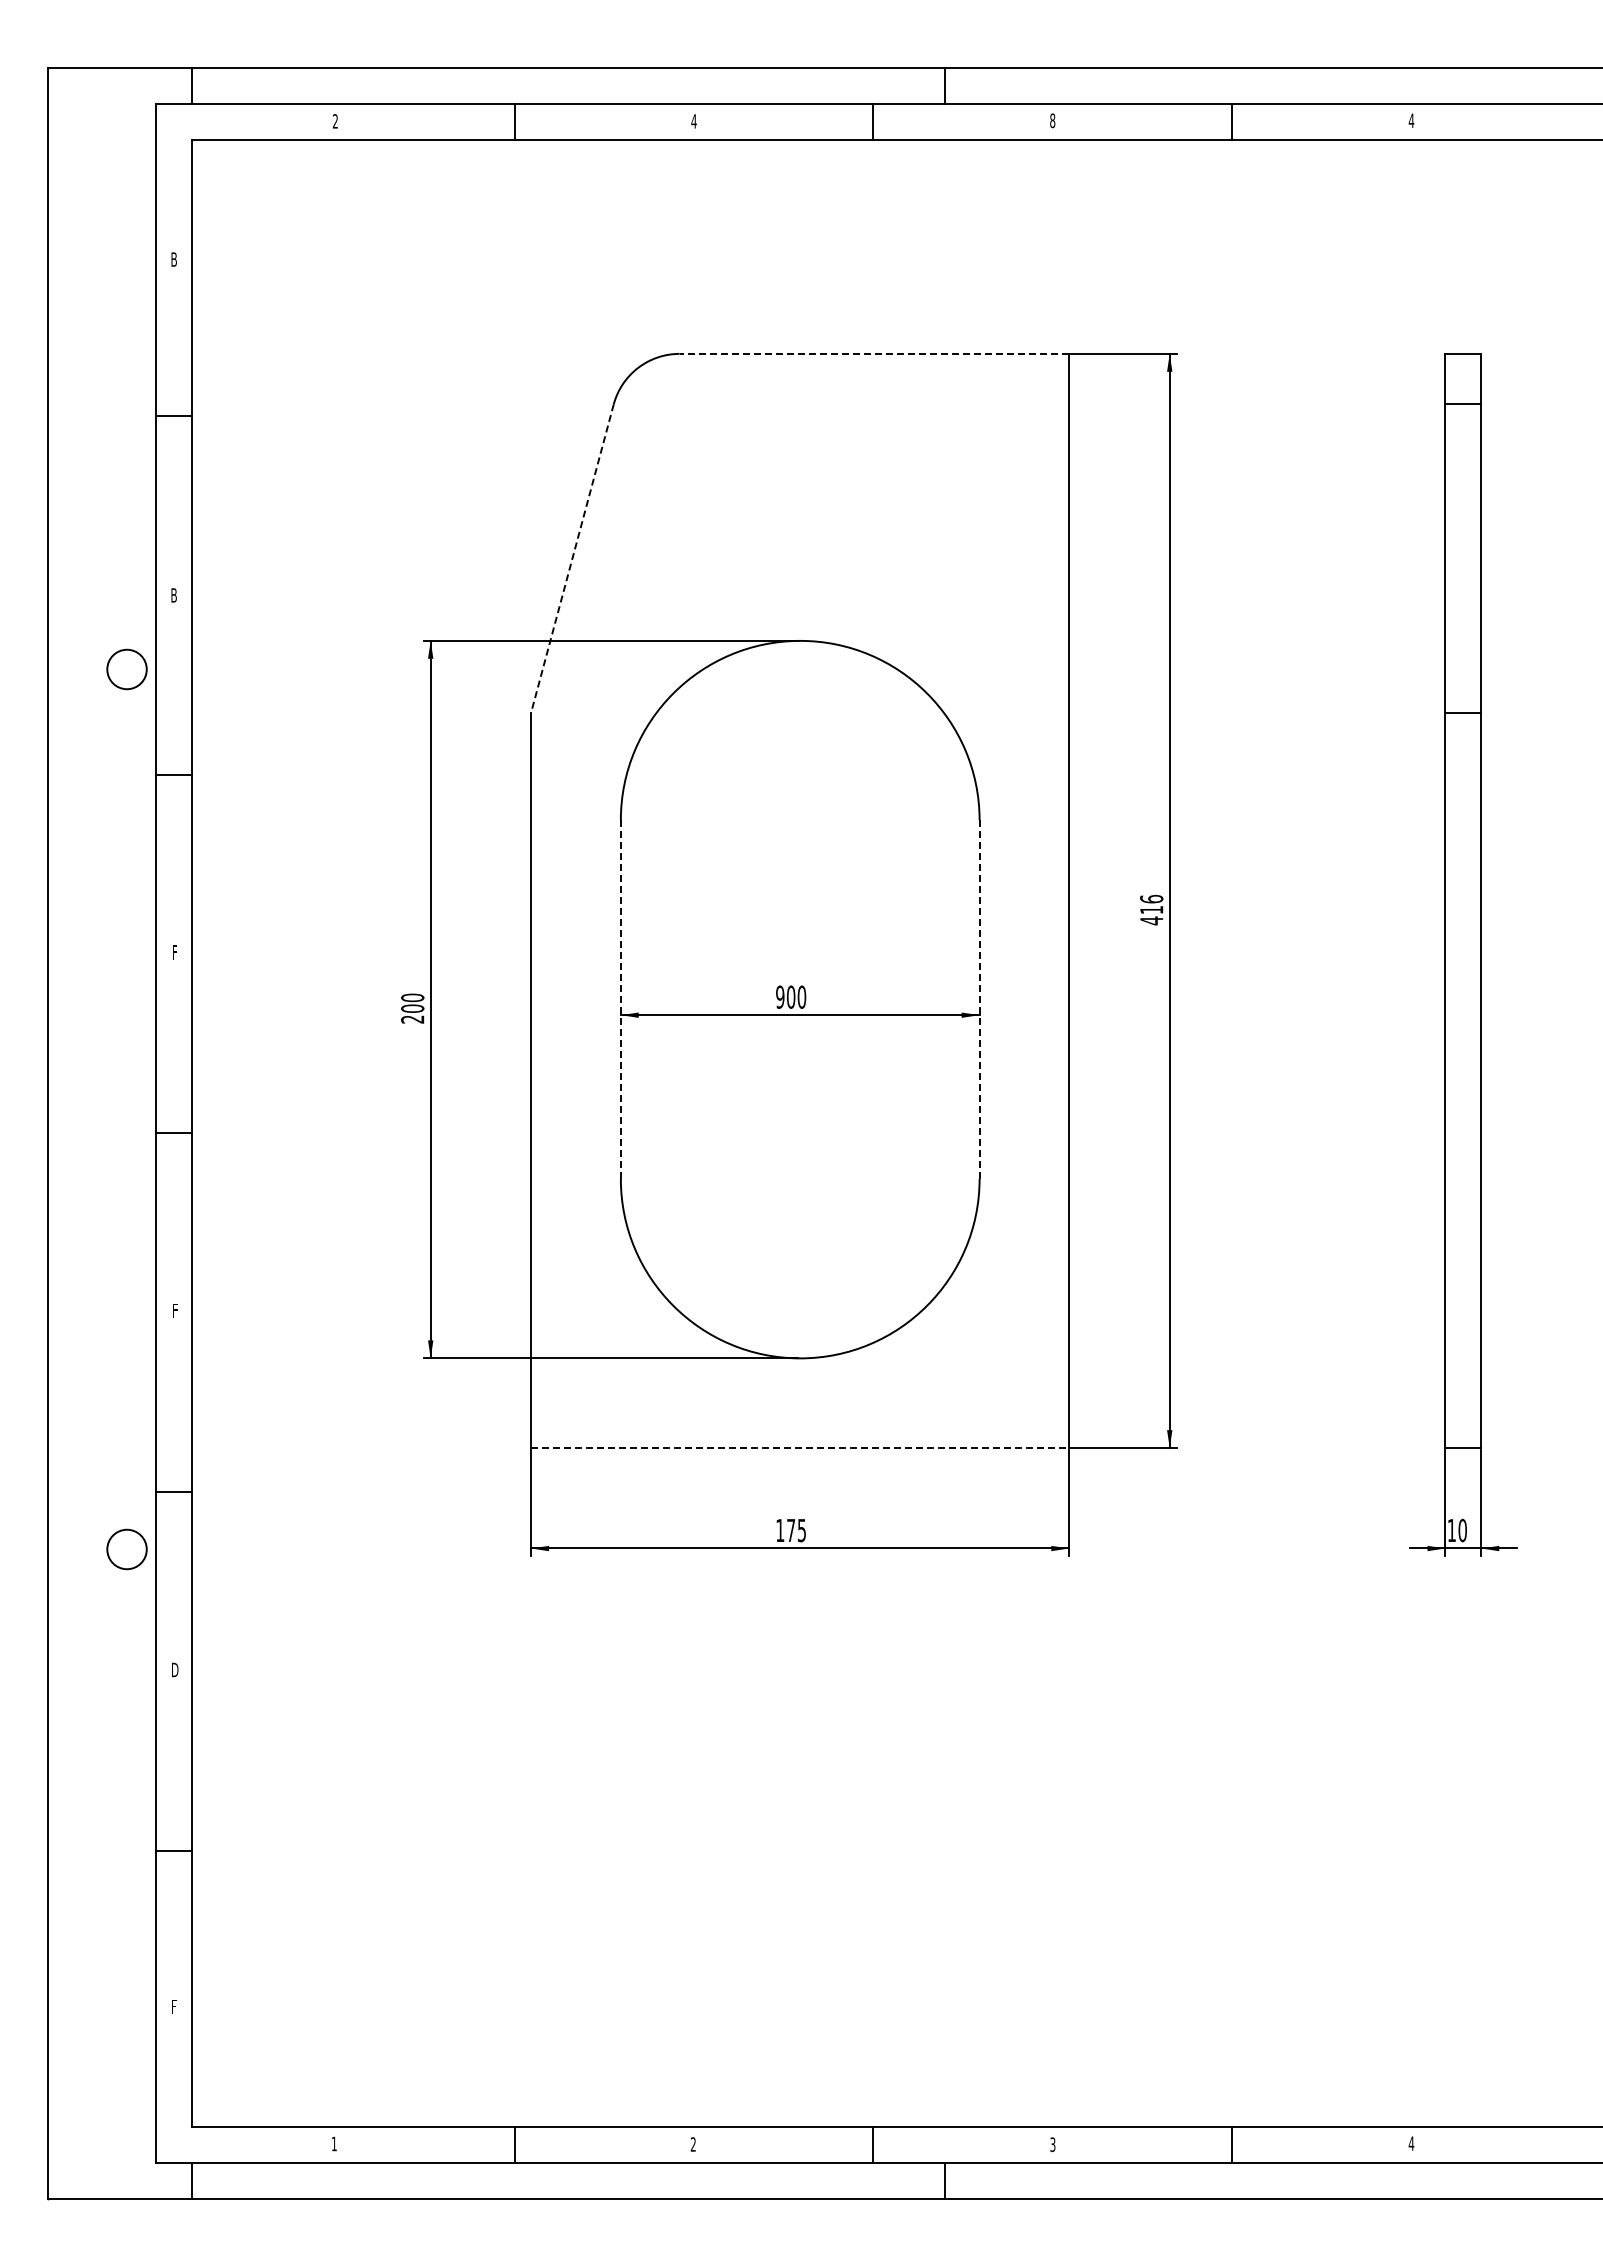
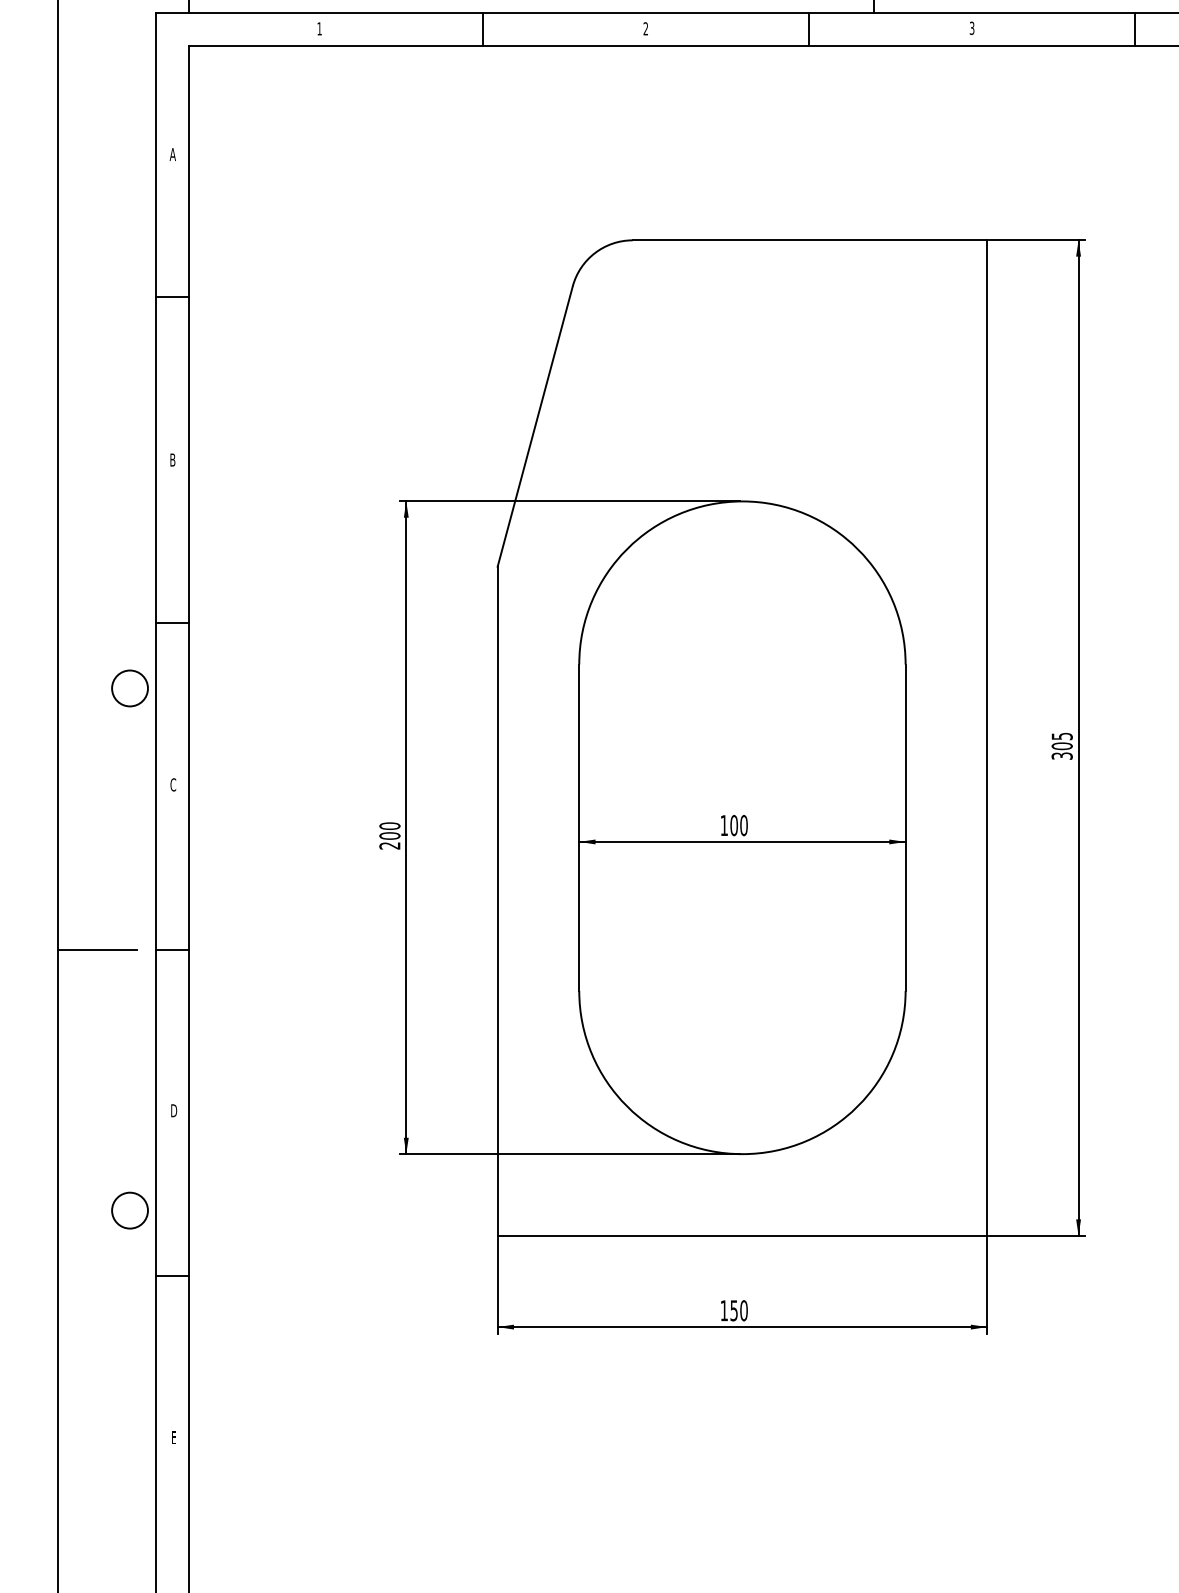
text: (1052, 120) -> (971, 28), 8 -> 3
text: (334, 121) -> (318, 28), 2 -> 1
text: (693, 121) -> (645, 28), 4 -> 2
text: (173, 259) -> (172, 154), B -> A
line: (874, 353) -> (810, 240), dashed -> solid
line: (572, 558) -> (535, 426), dashed -> solid
circle: (126, 669) -> (129, 688), moved
text: (1151, 909) -> (1061, 745), 416 -> 305
text: (174, 952) -> (173, 784), F -> C
text: (780, 996) -> (724, 824), 900 -> 100
line: (979, 999) -> (905, 827), dashed -> solid
line: (620, 1000) -> (578, 828), dashed -> solid
line: (91, 1133) -> (97, 949), added
text: (175, 1310) -> (174, 1110), F -> D
line: (800, 1448) -> (742, 1236), dashed -> solid
text: (796, 1530) -> (739, 1310), 175 -> 150
circle: (126, 1549) -> (129, 1210), moved
text: (175, 1669) -> (174, 1437), D -> E

